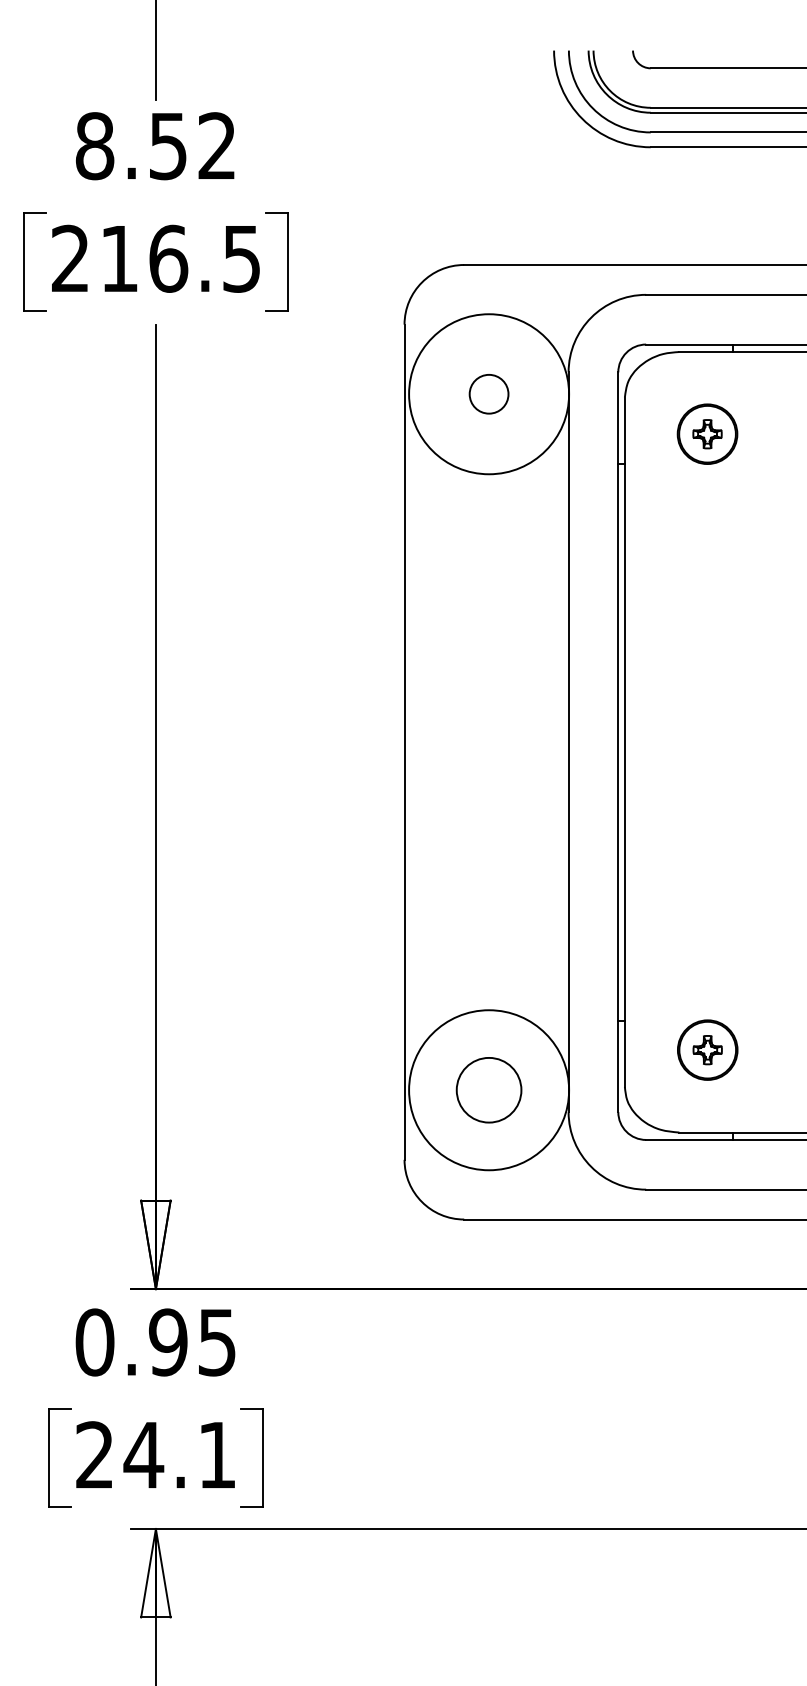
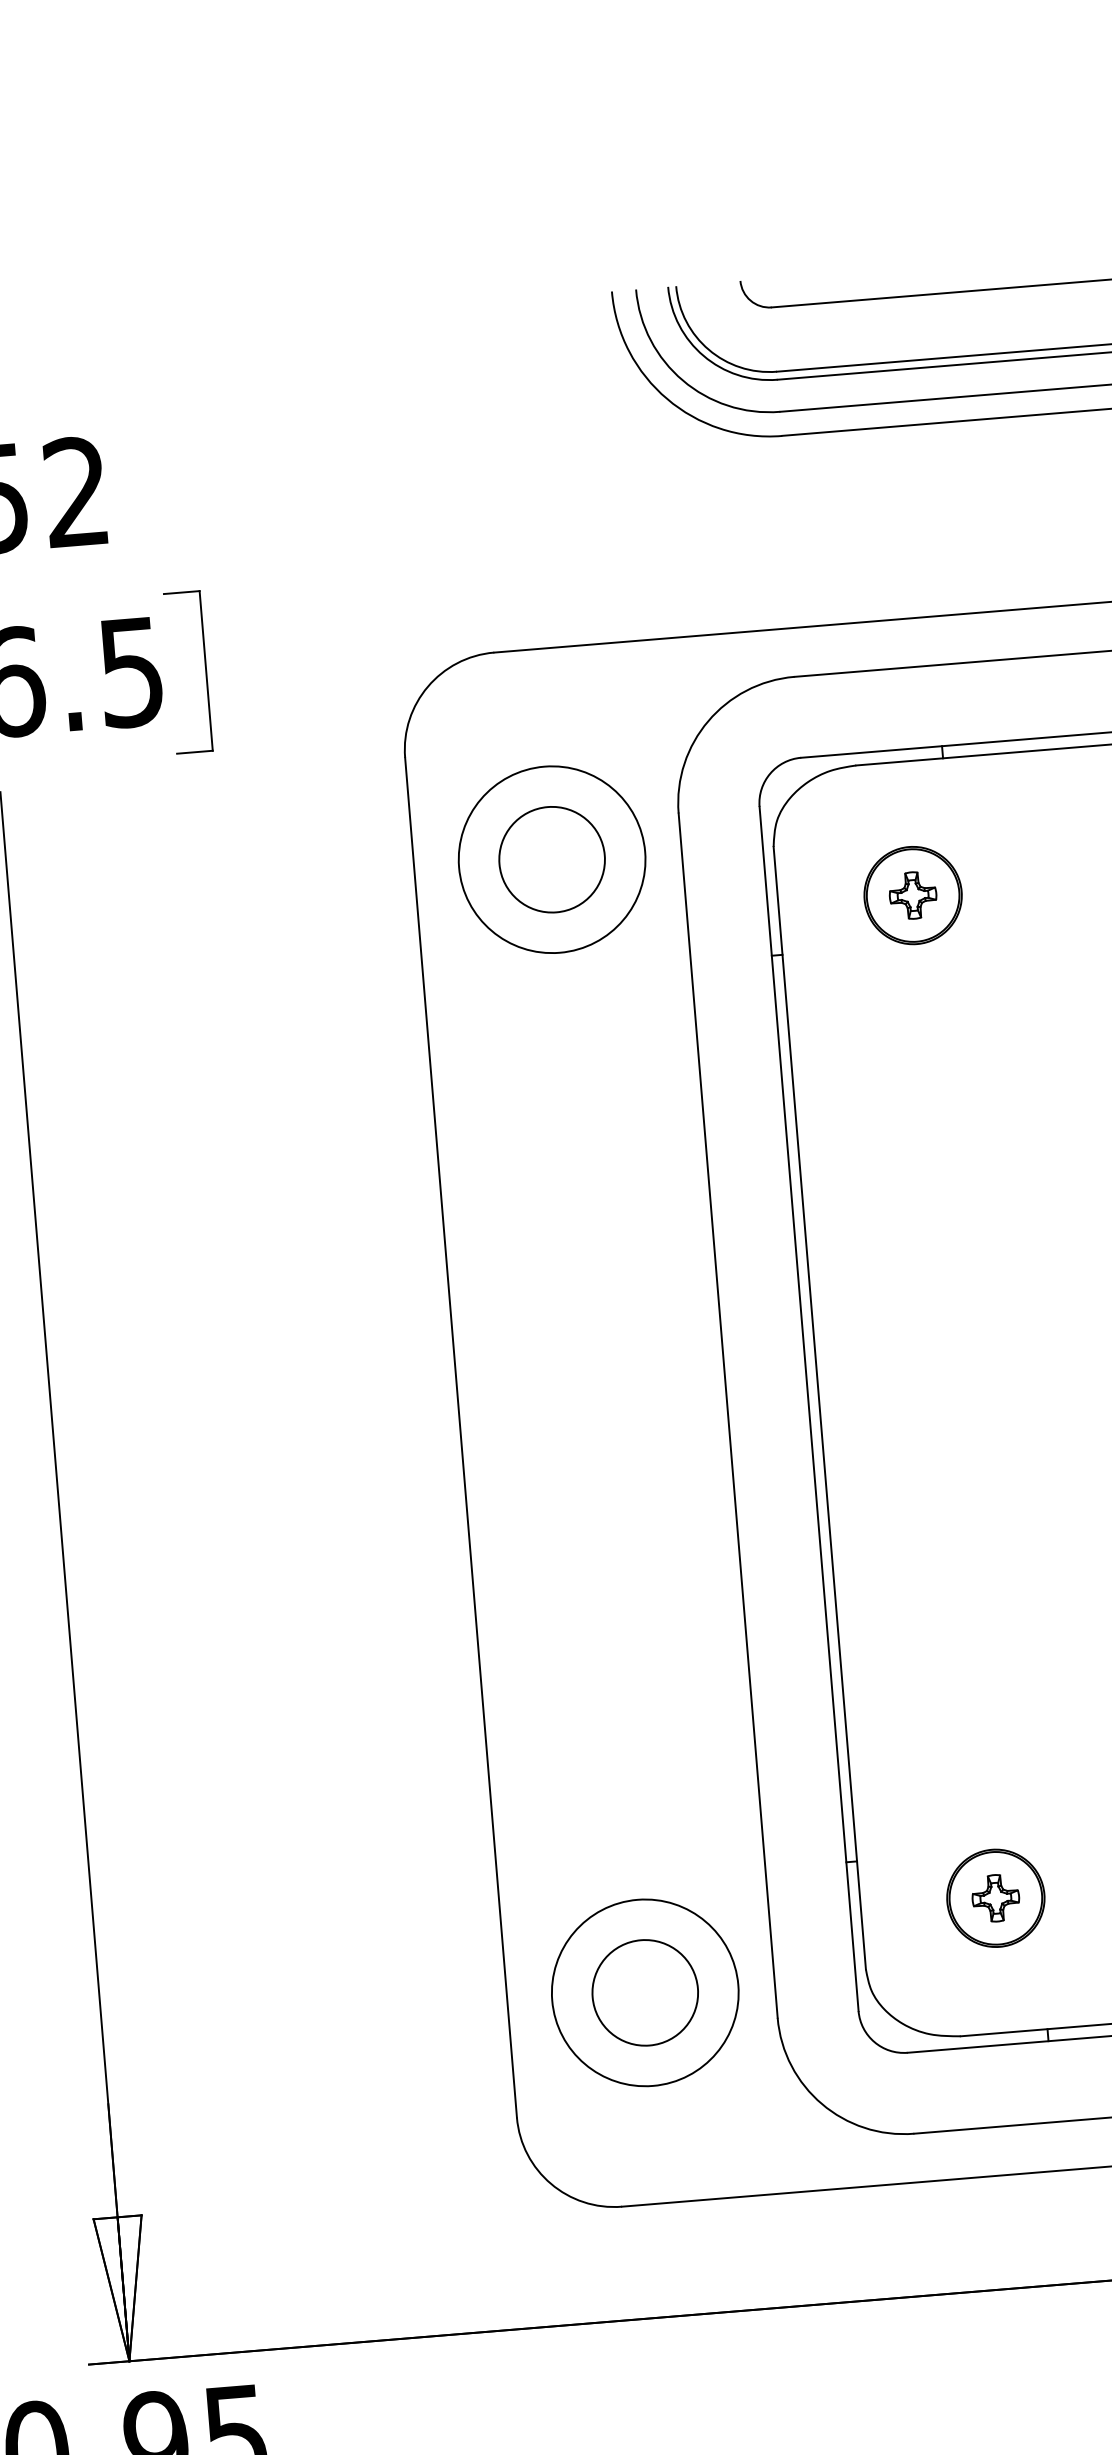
circle: (488, 393) -> (551, 858), size x1.67
circle: (488, 394) -> (551, 860), size x0.71
circle: (488, 1090) -> (644, 1993), size x0.71

